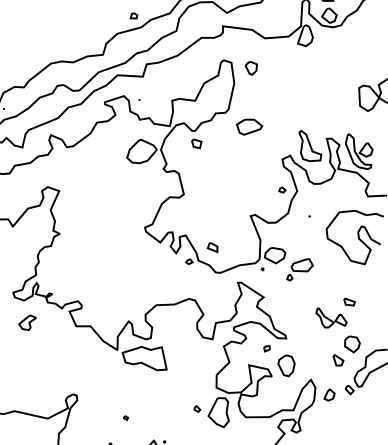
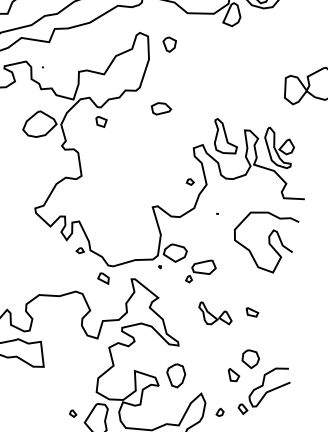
part: (249, 126) -> (161, 108), size x0.7
part: (212, 247) -> (103, 278), moved
part: (331, 317) -> (215, 313), moved
part: (266, 348) -> (155, 354), removed
part: (329, 394) -> (220, 411), size x0.6

